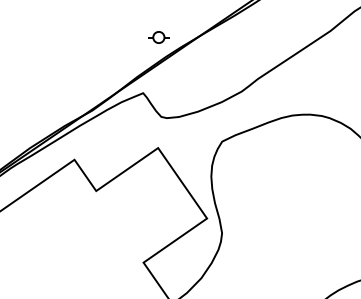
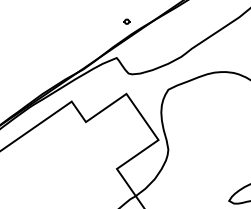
part: (158, 37) -> (126, 21), size x0.6

